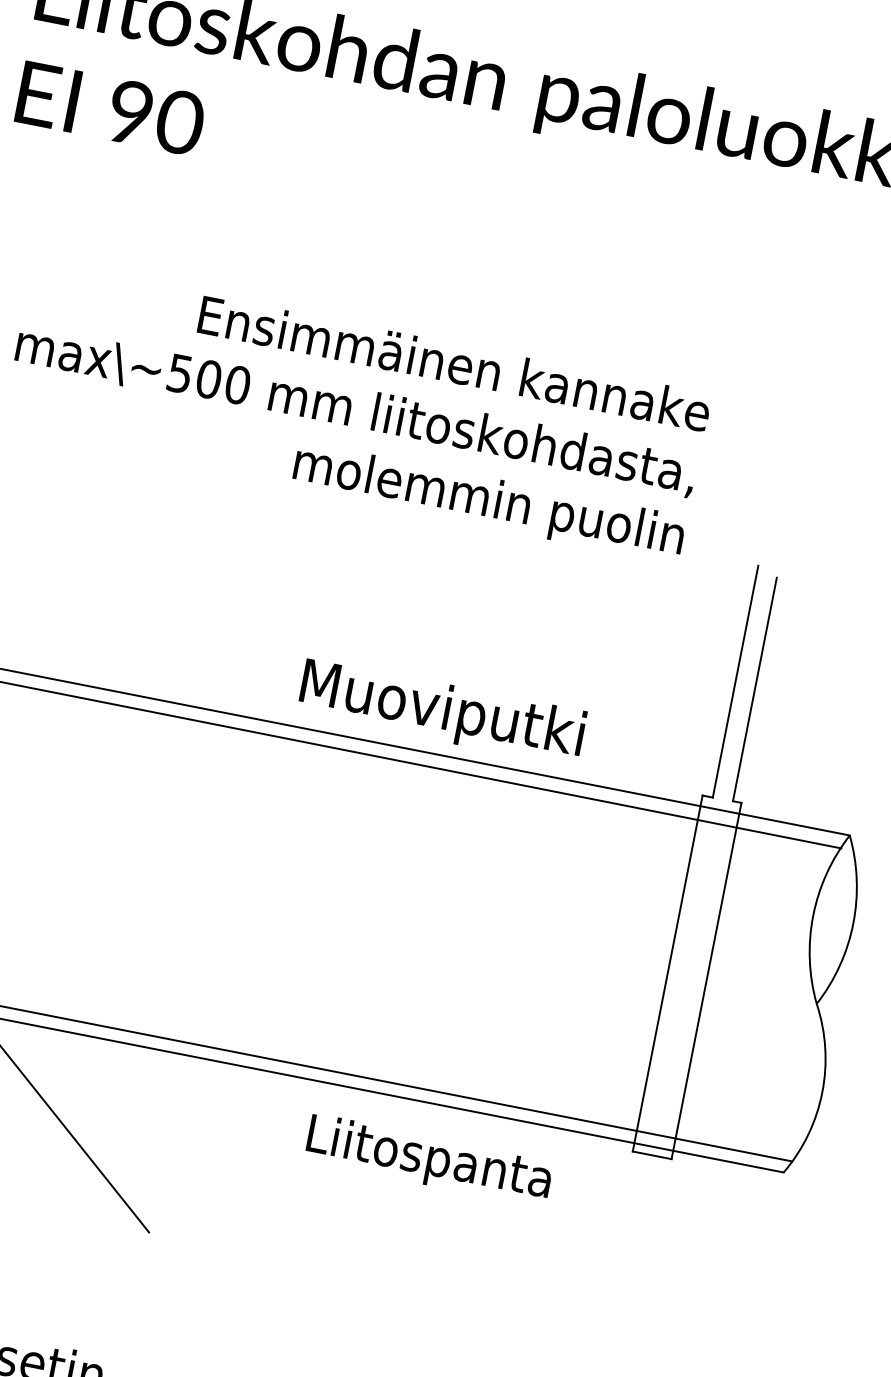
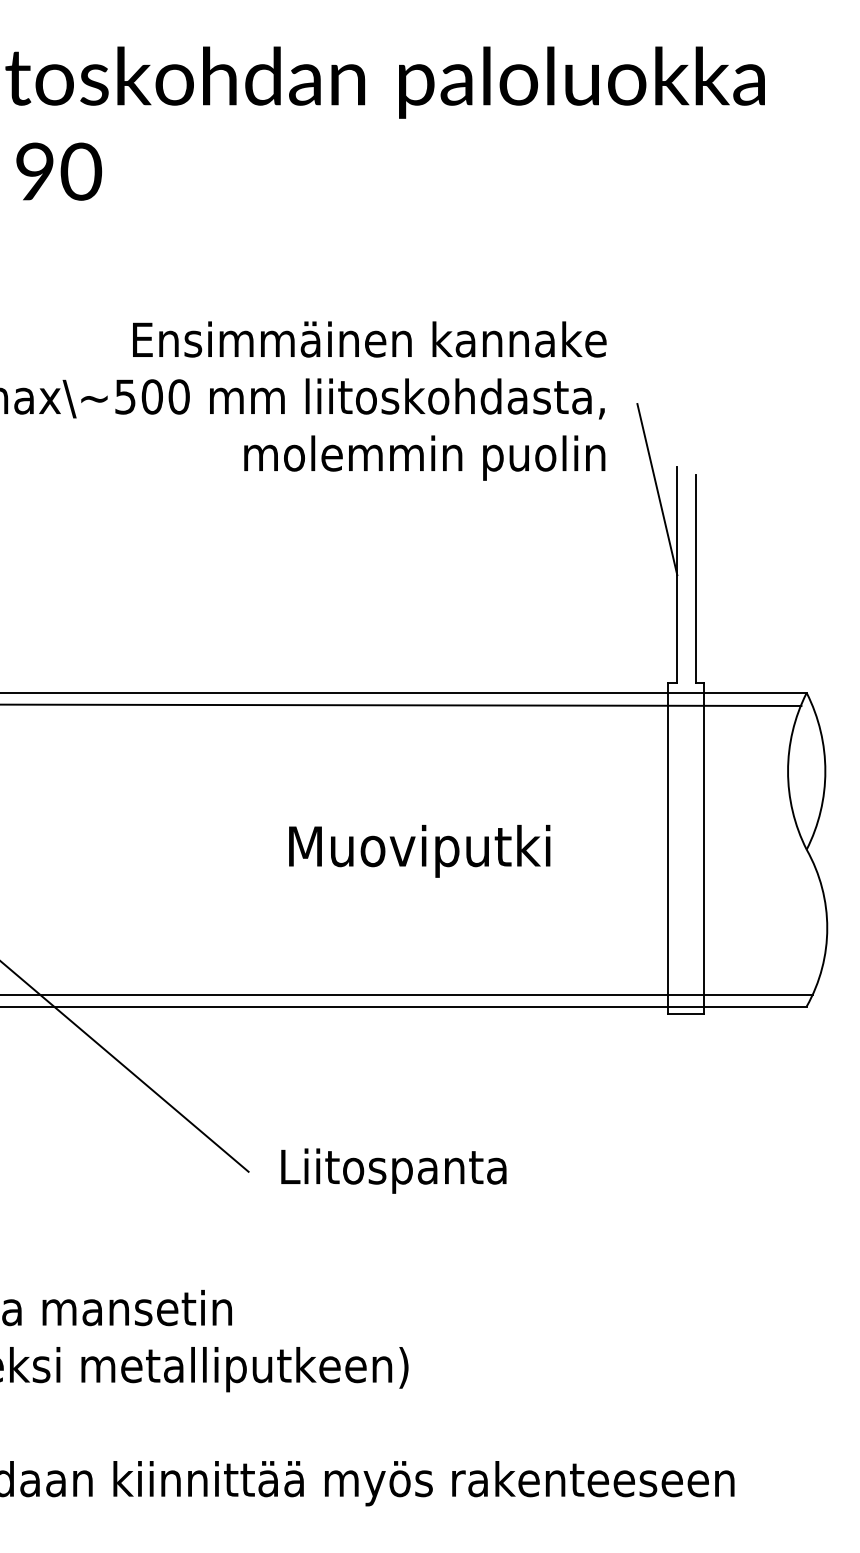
line: (732, 585) -> (657, 489), added
text: (441, 712) -> (419, 851), moved
text: (428, 1159) -> (393, 1170), moved

